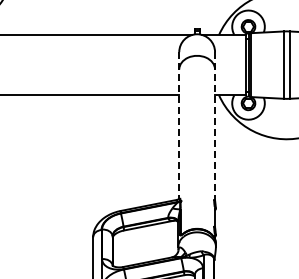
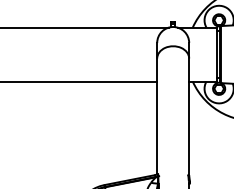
line: (179, 126) -> (157, 109), dashed -> solid
line: (215, 127) -> (189, 110), dashed -> solid

